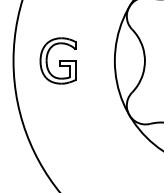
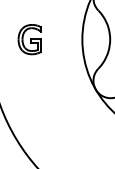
part: (57, 60) -> (29, 39), size x0.7

